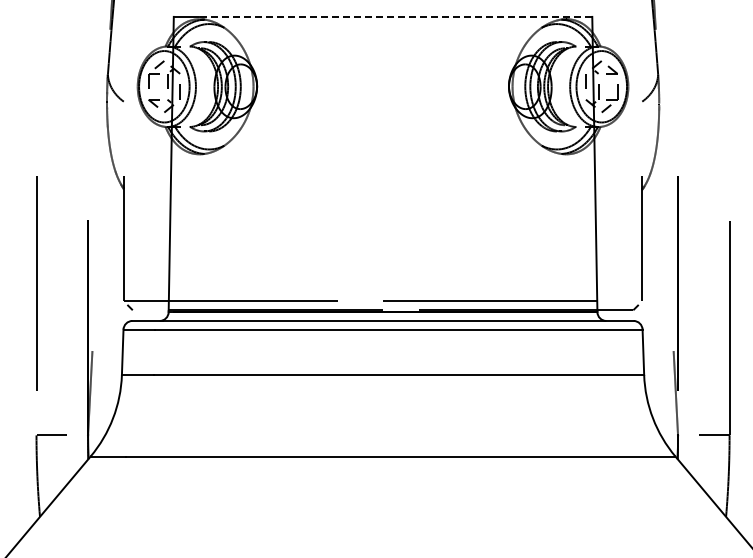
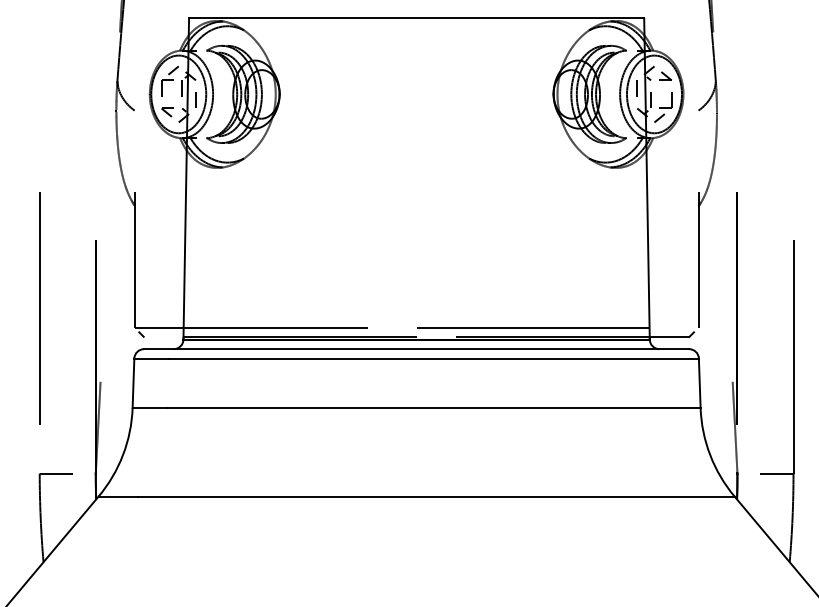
line: (395, 16) -> (430, 18), dashed -> solid

